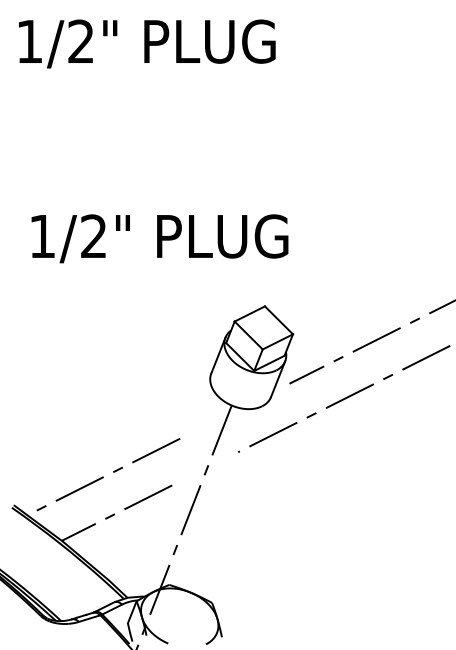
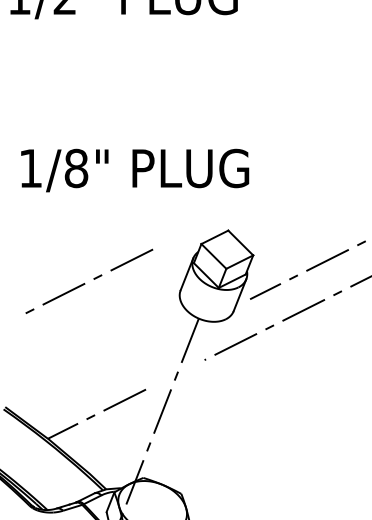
text: (93, 236) -> (76, 168), 1/2" -> 1/8"
line: (113, 472) -> (93, 279), moved

